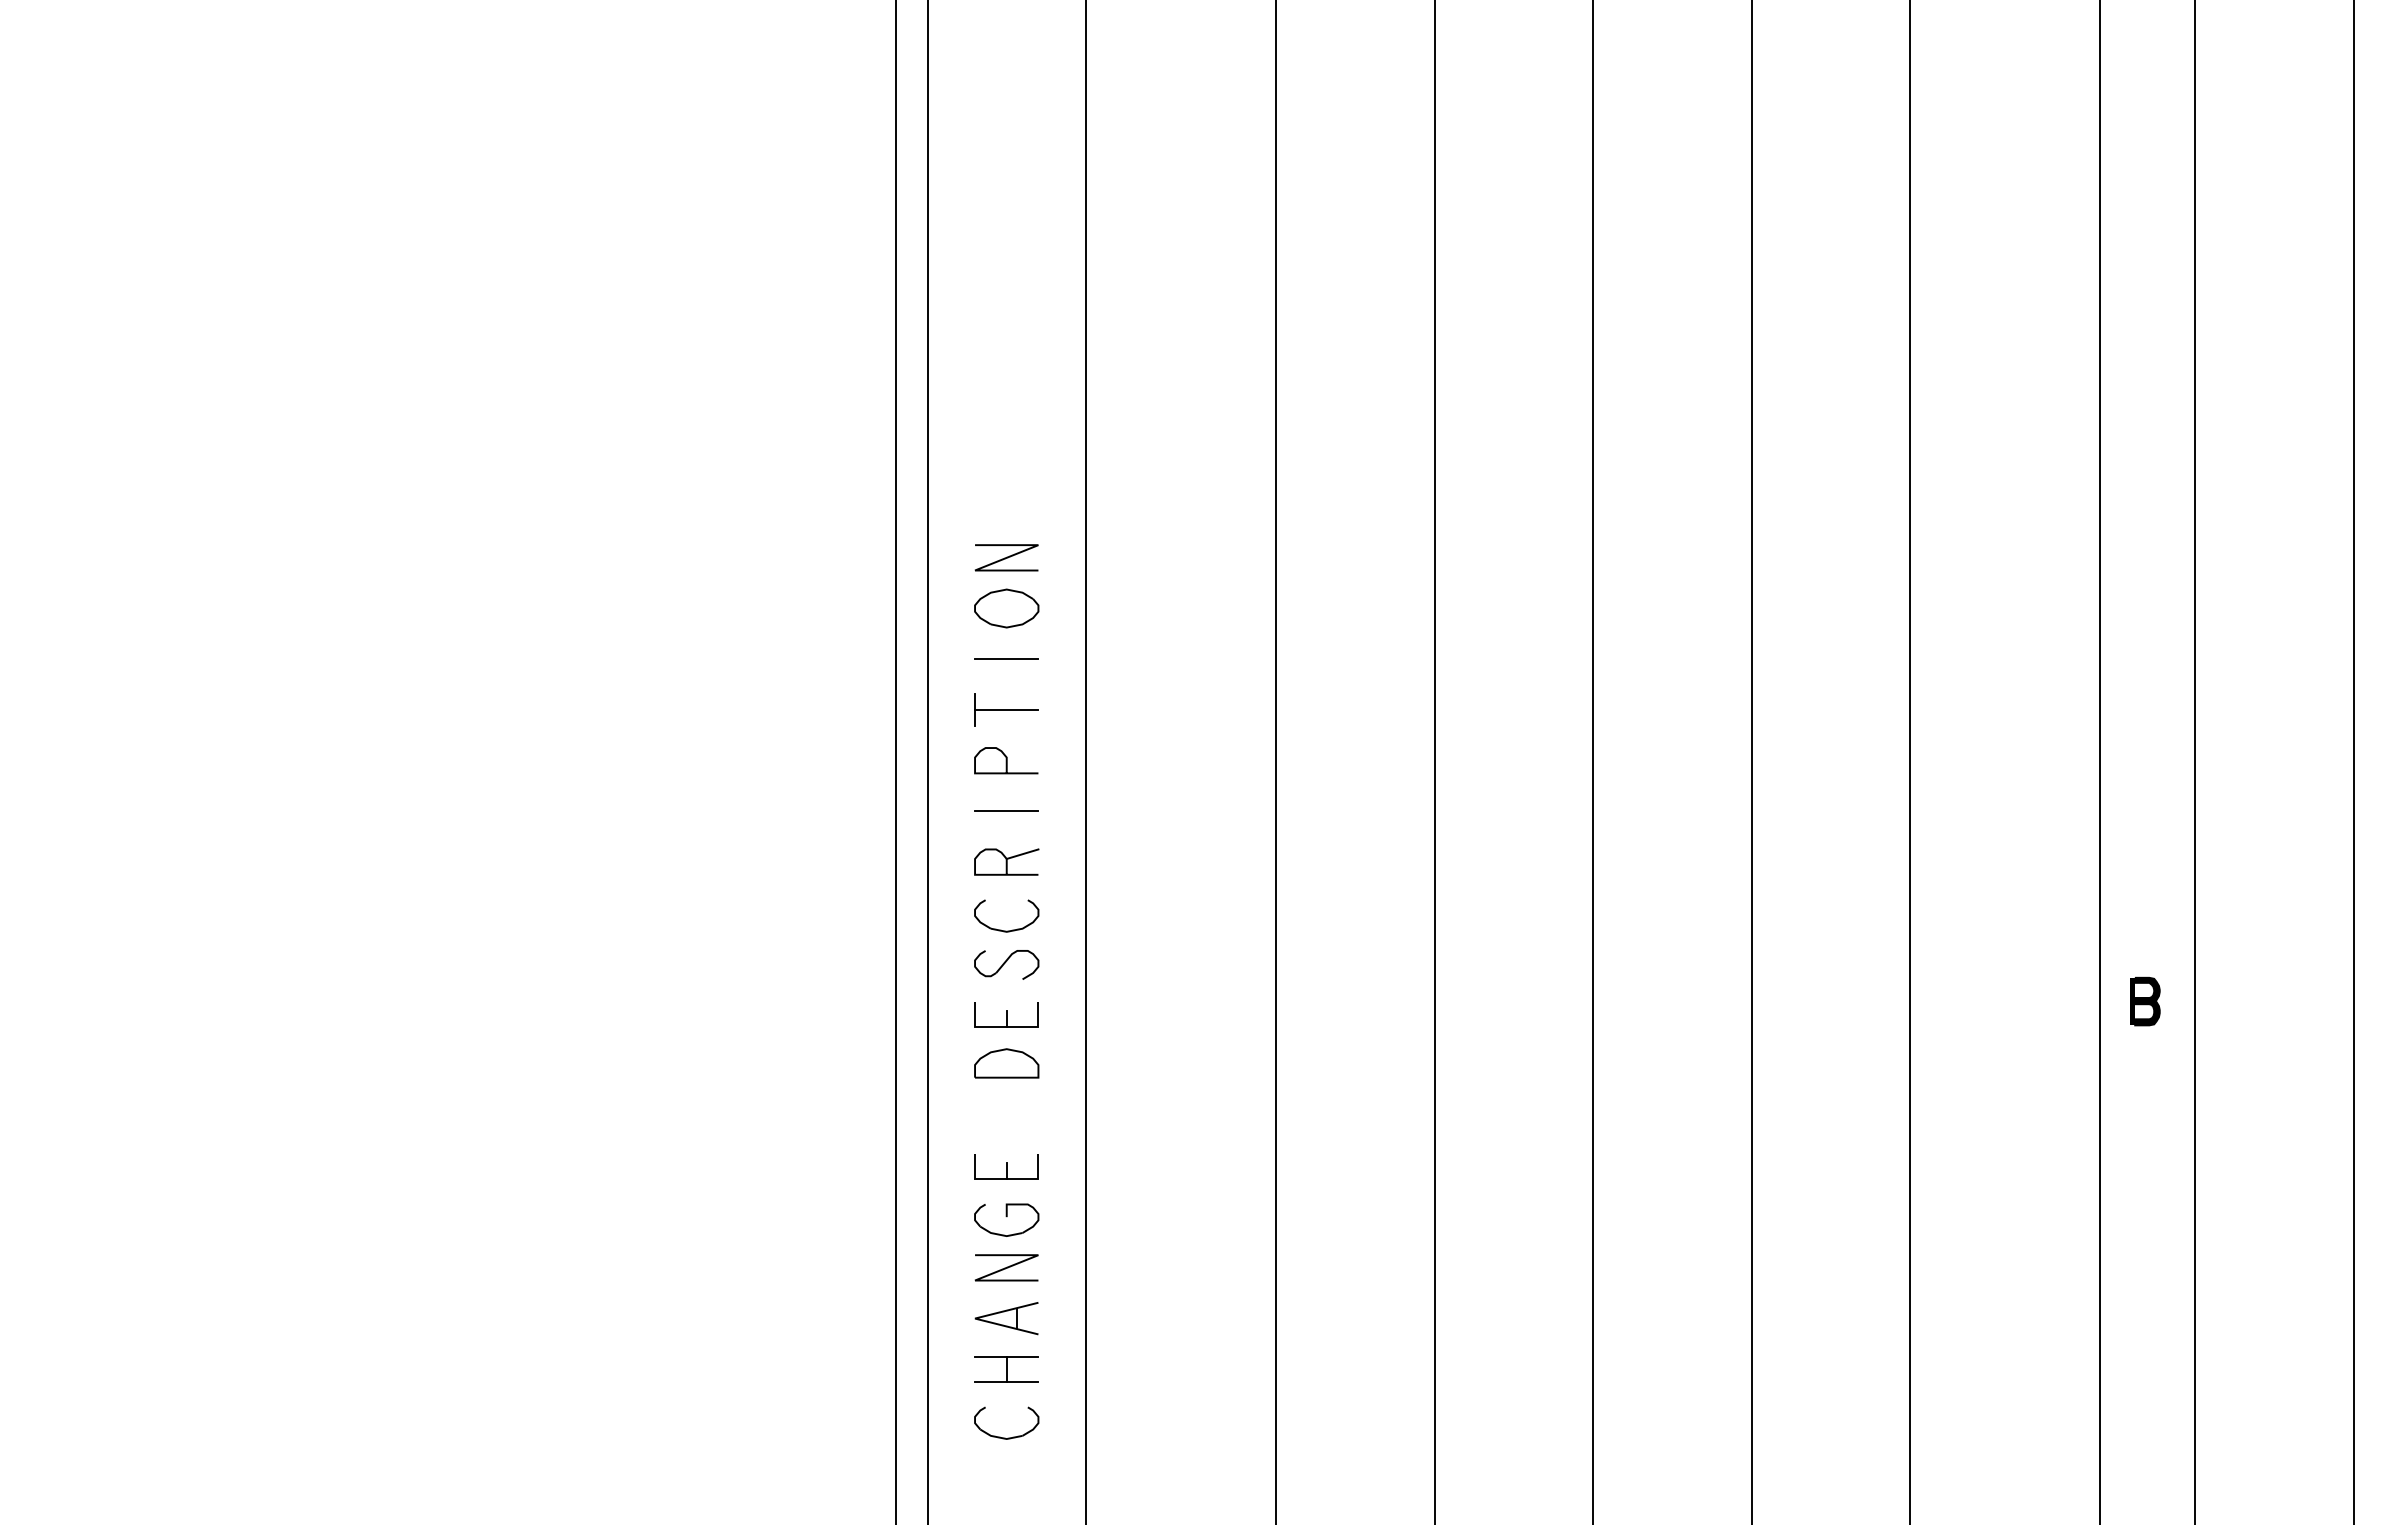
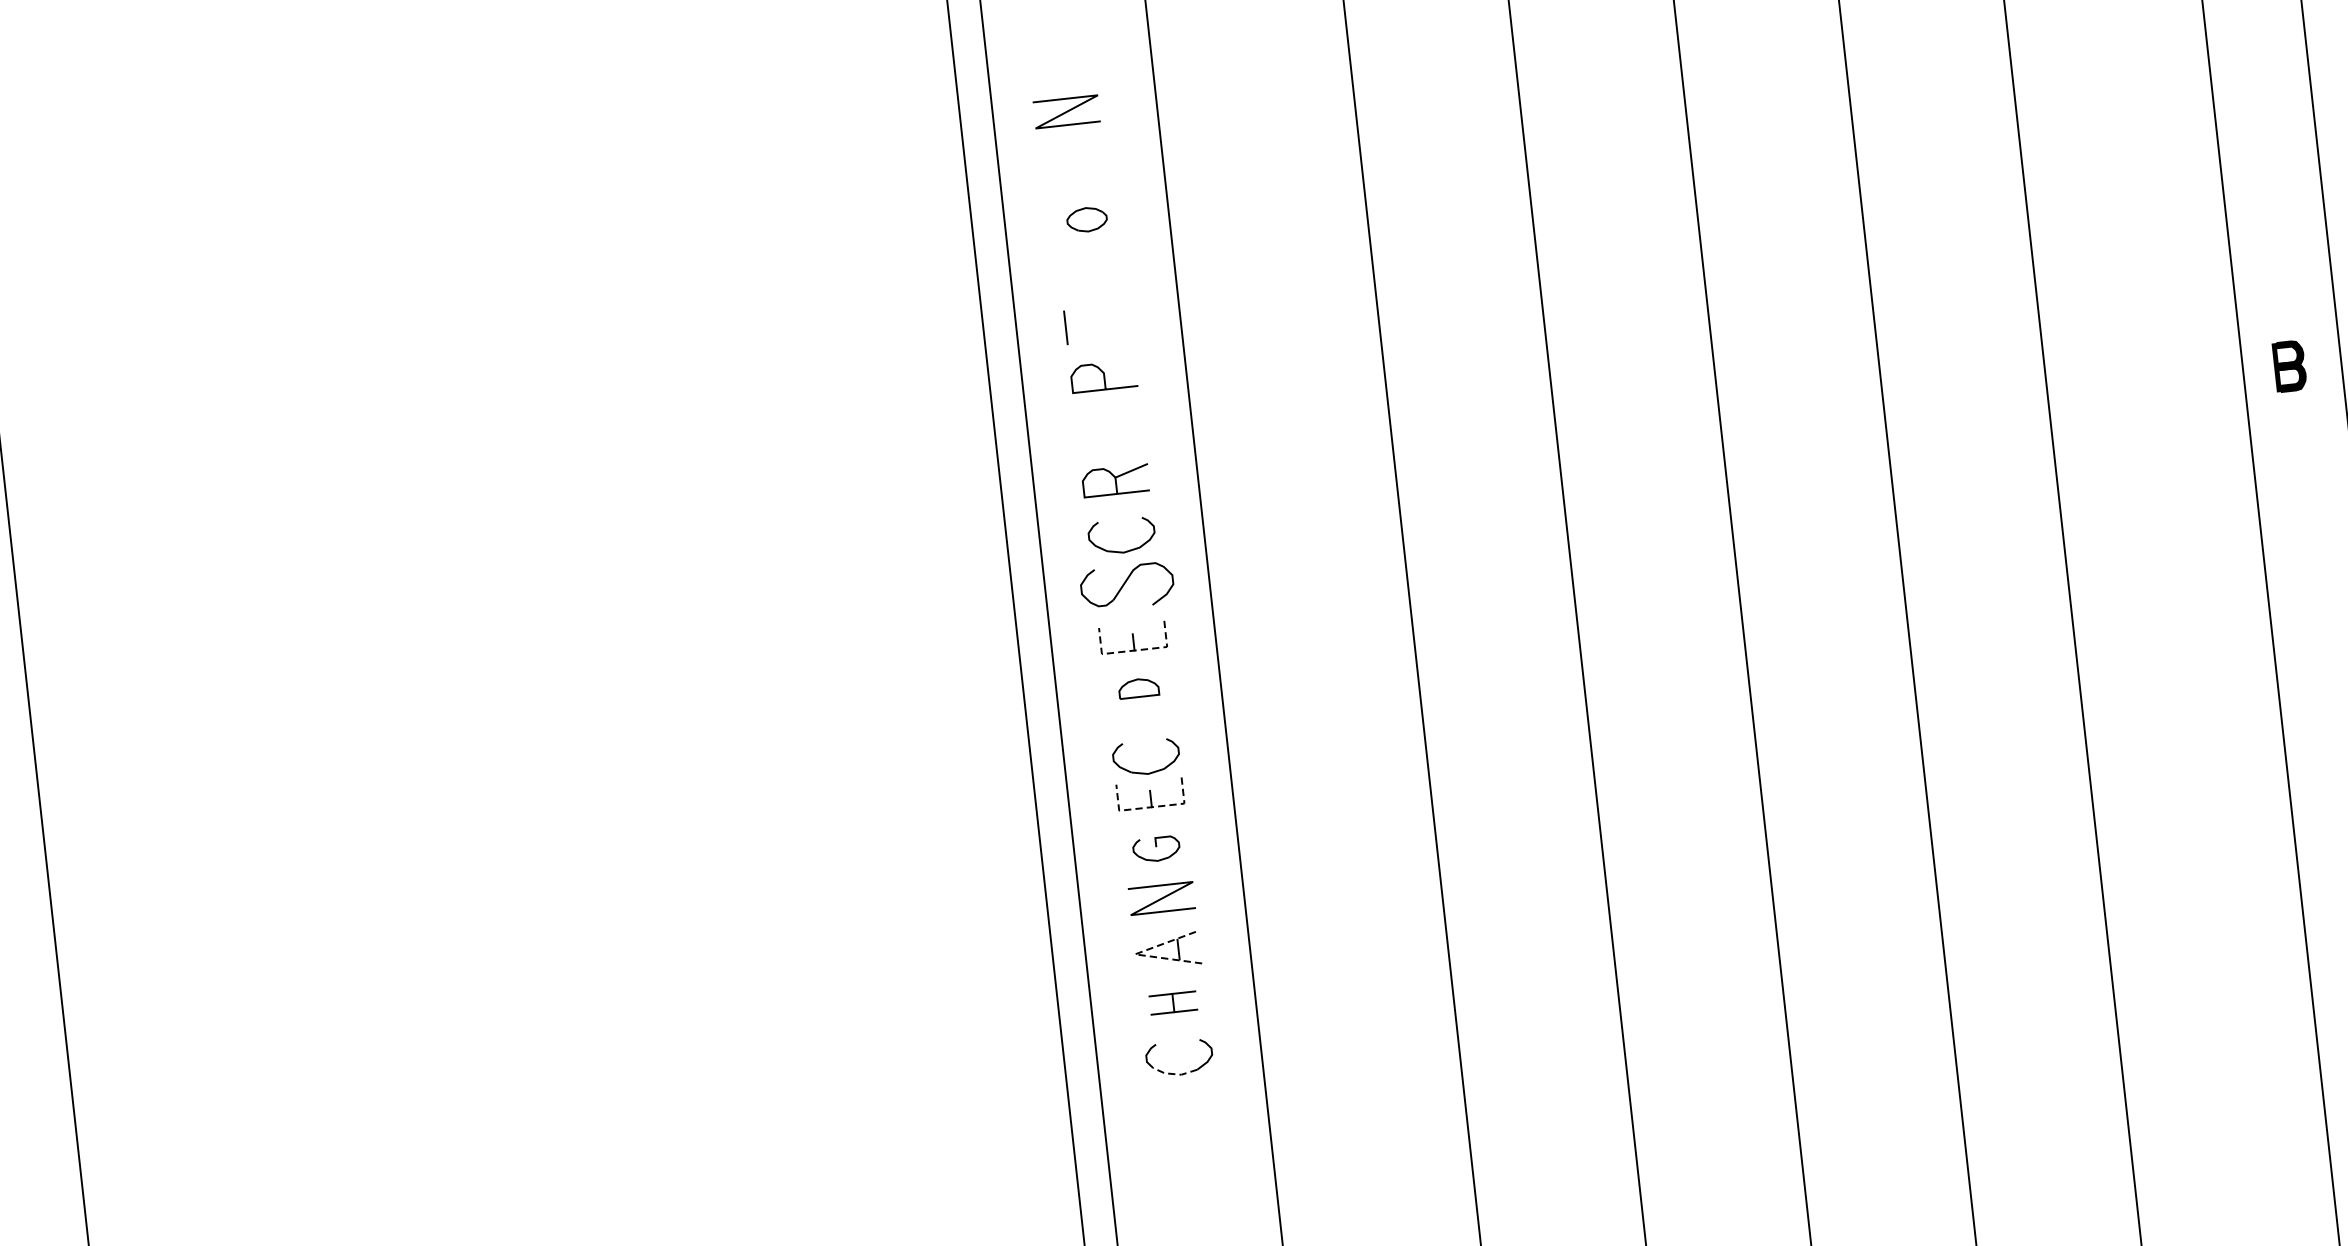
line: (1006, 557) -> (1066, 111), moved
part: (1006, 608) -> (1086, 219), size x0.6
line: (1006, 659) -> (1092, 272), removed
line: (1006, 709) -> (1098, 323), removed
line: (1006, 811) -> (1109, 428), removed
part: (1006, 964) -> (1127, 586), size x1.4
part: (2145, 1001) -> (2289, 366), moved
line: (1006, 1026) -> (1134, 650), solid -> dashed
part: (1006, 1063) -> (1138, 688), size x0.6
part: (1001, 1144) -> (1142, 772), added
line: (1006, 1179) -> (1151, 807), solid -> dashed
part: (1006, 1219) -> (1156, 848), size x0.7
line: (975, 1318) -> (1135, 954), solid -> dashed
part: (1006, 1369) -> (1173, 1003), size x0.7
line: (1000, 1437) -> (1174, 1073), solid -> dashed

